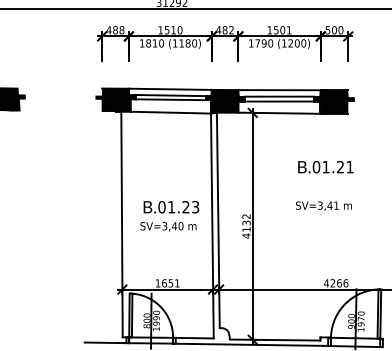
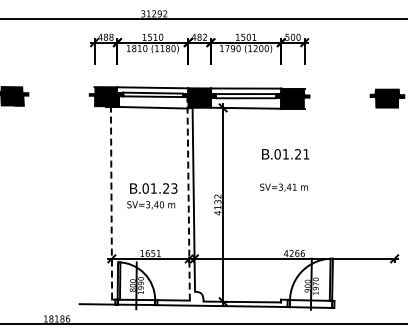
line: (212, 218) -> (188, 198), solid -> dashed
line: (121, 223) -> (111, 202), solid -> dashed

